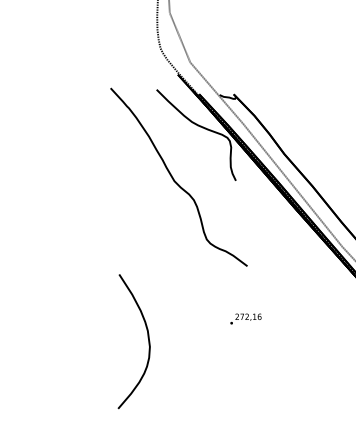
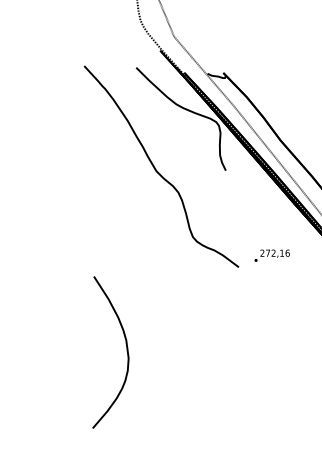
text: (245, 318) -> (271, 255), moved

